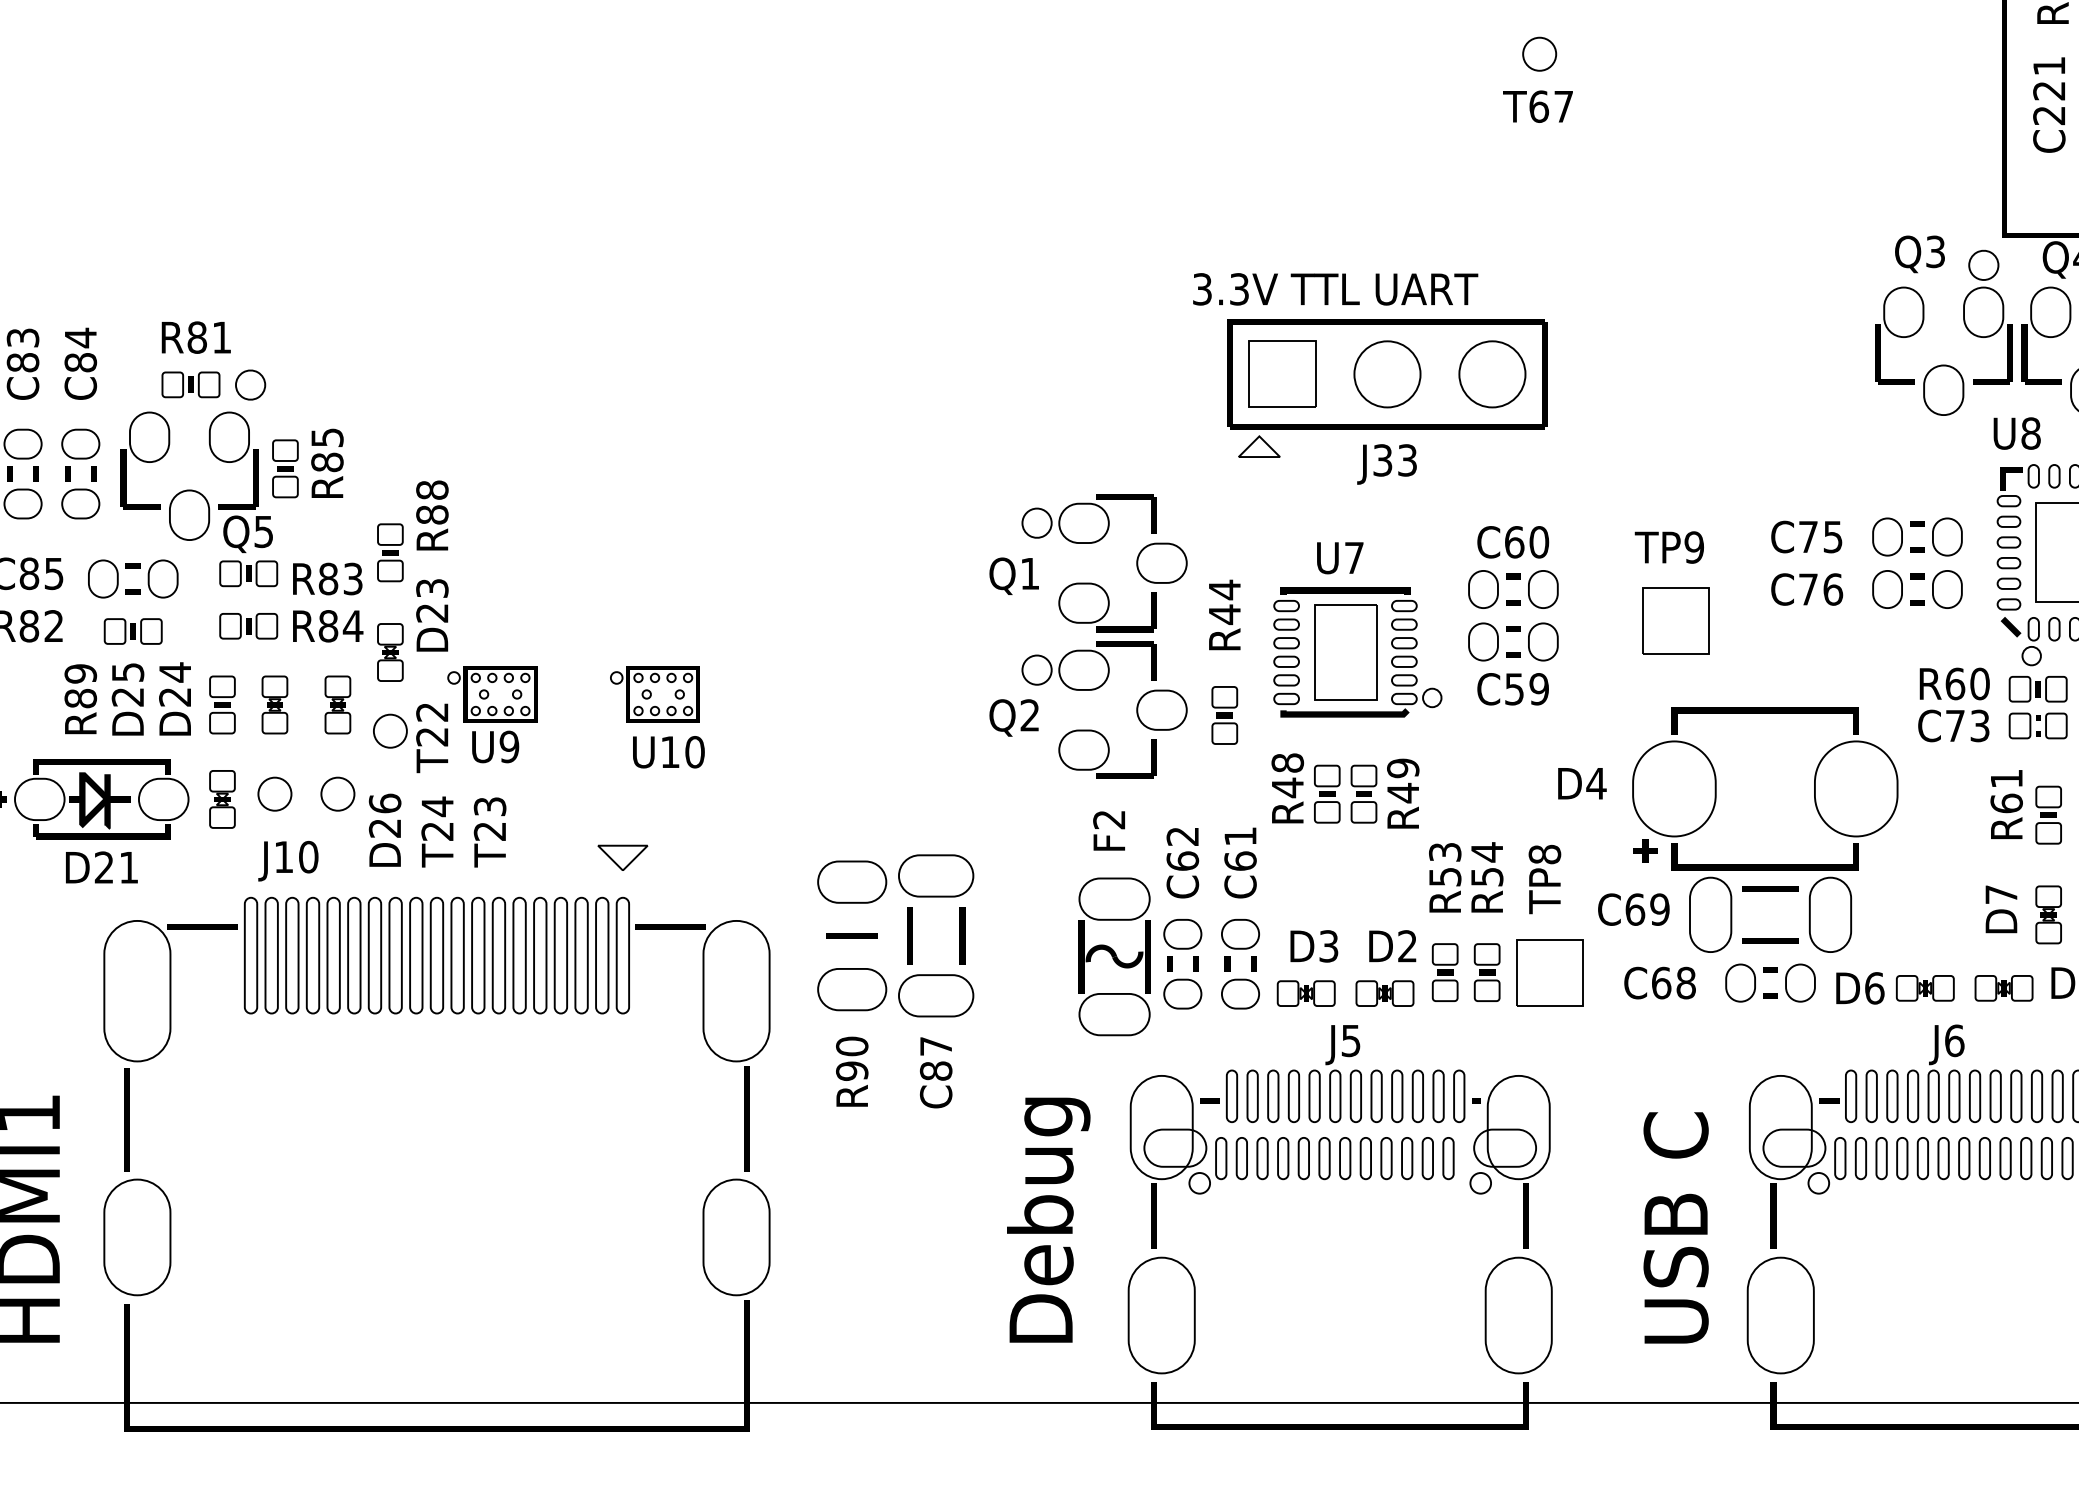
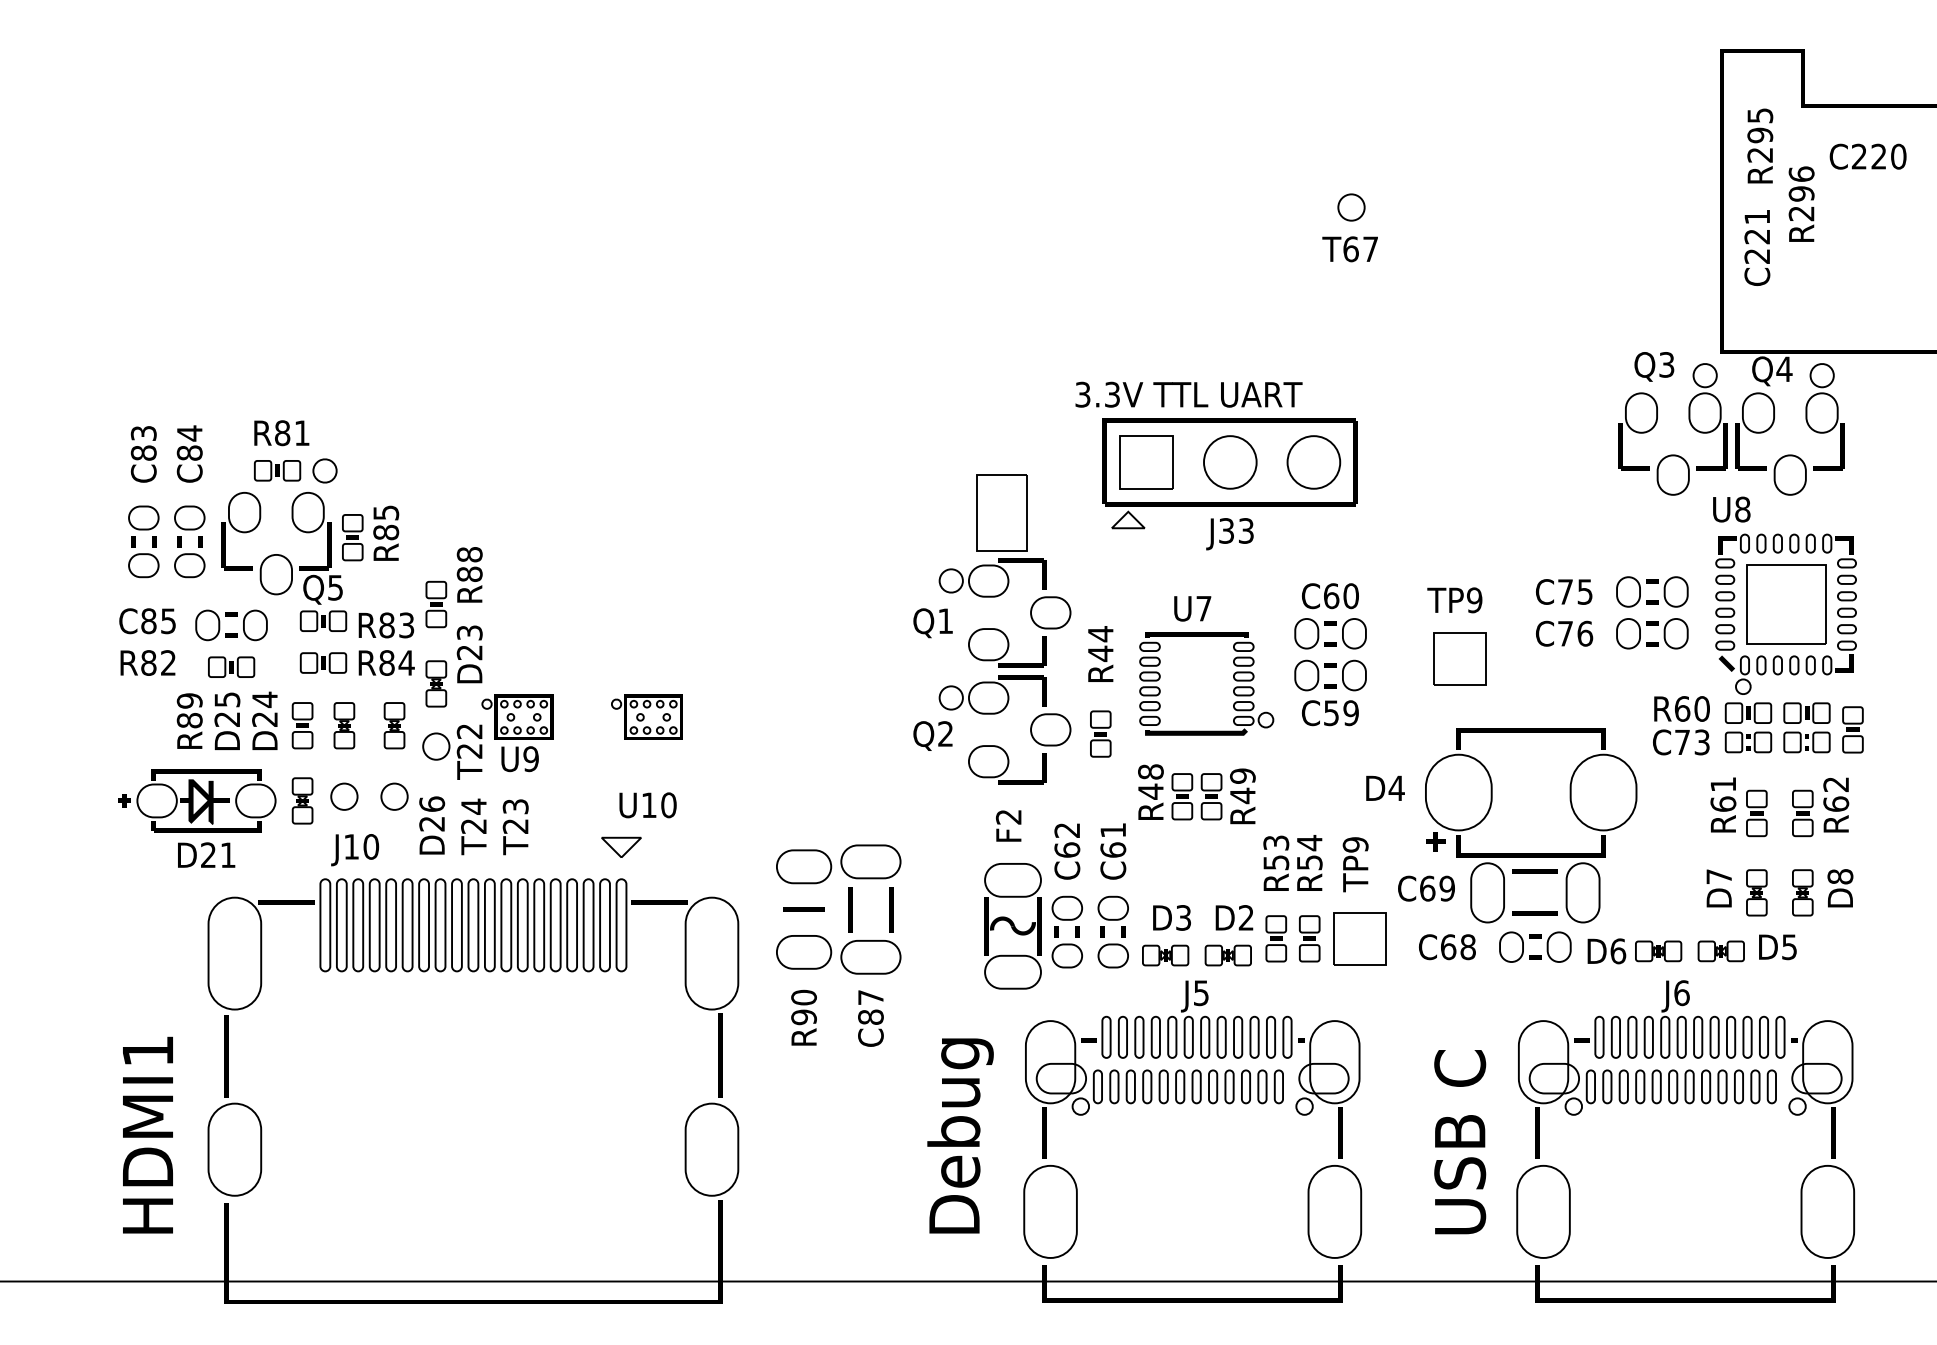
part: (1345, 651) -> (1001, 512), moved
text: (668, 752) -> (647, 805), moved
text: (1544, 854) -> (1355, 844), TP8 -> TP9

